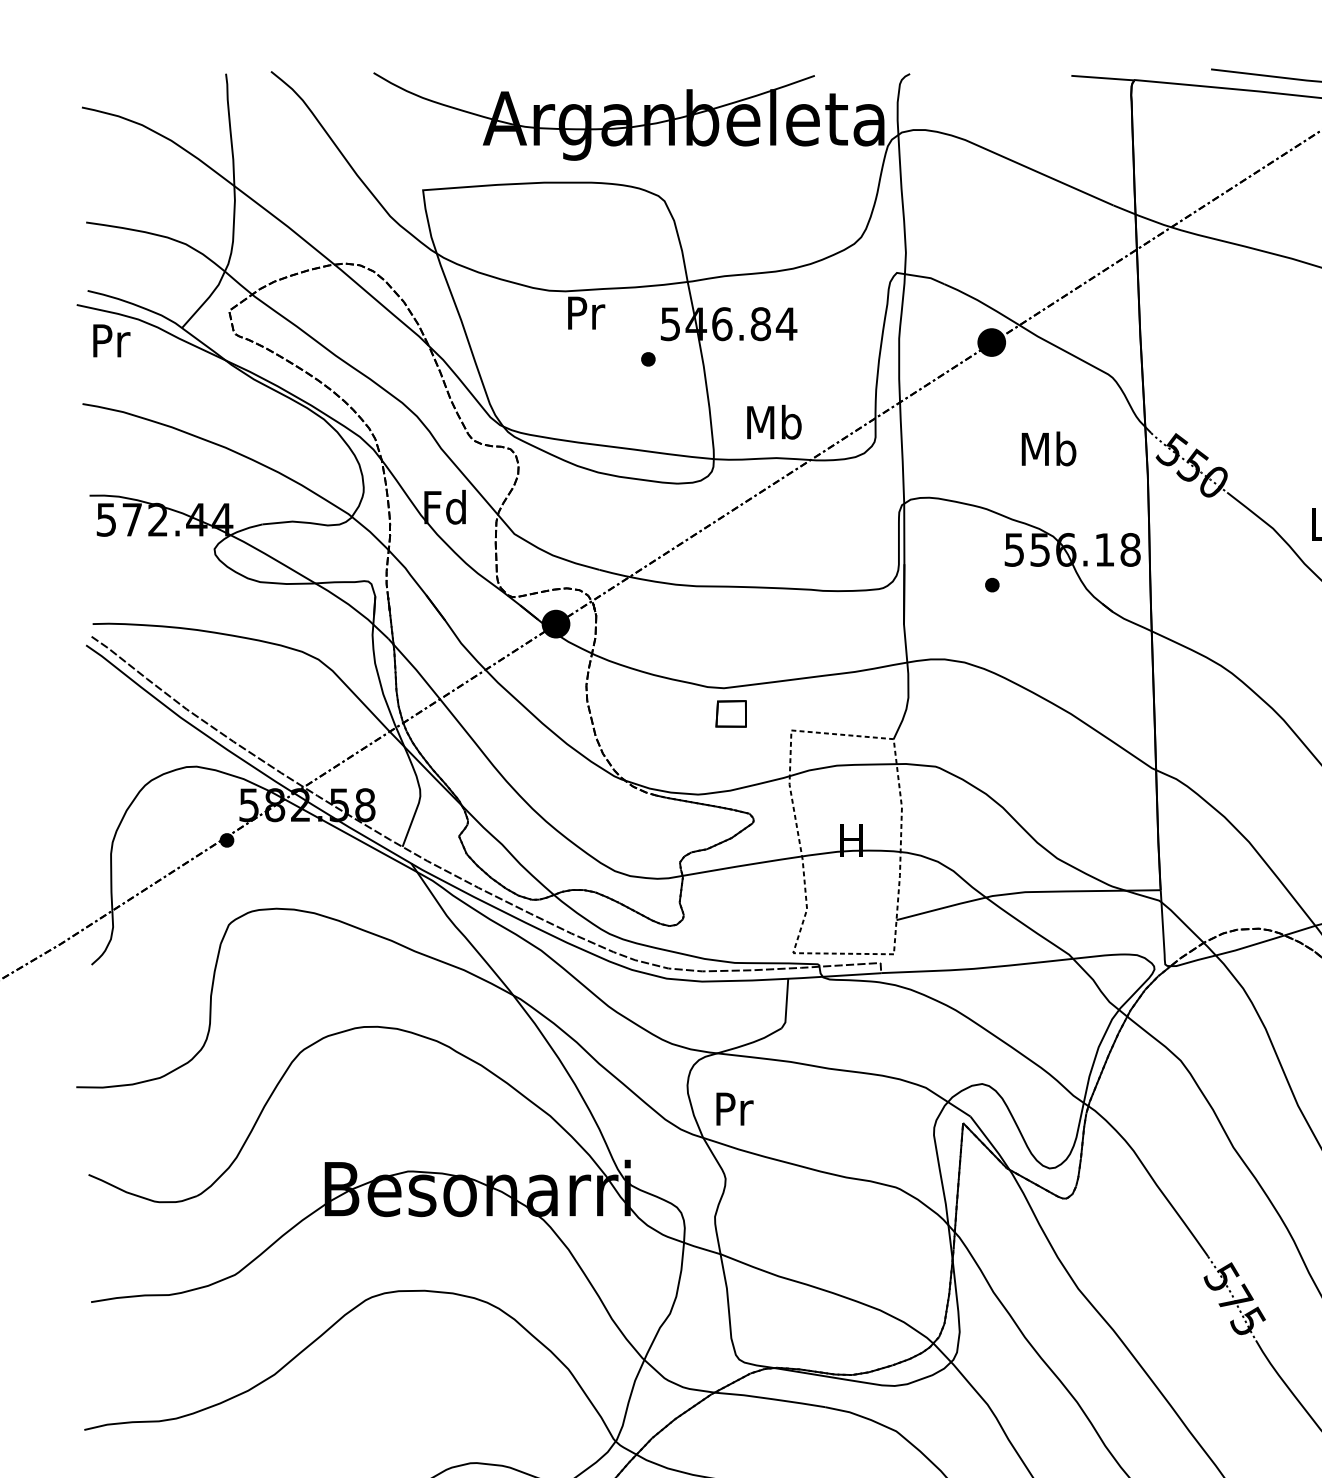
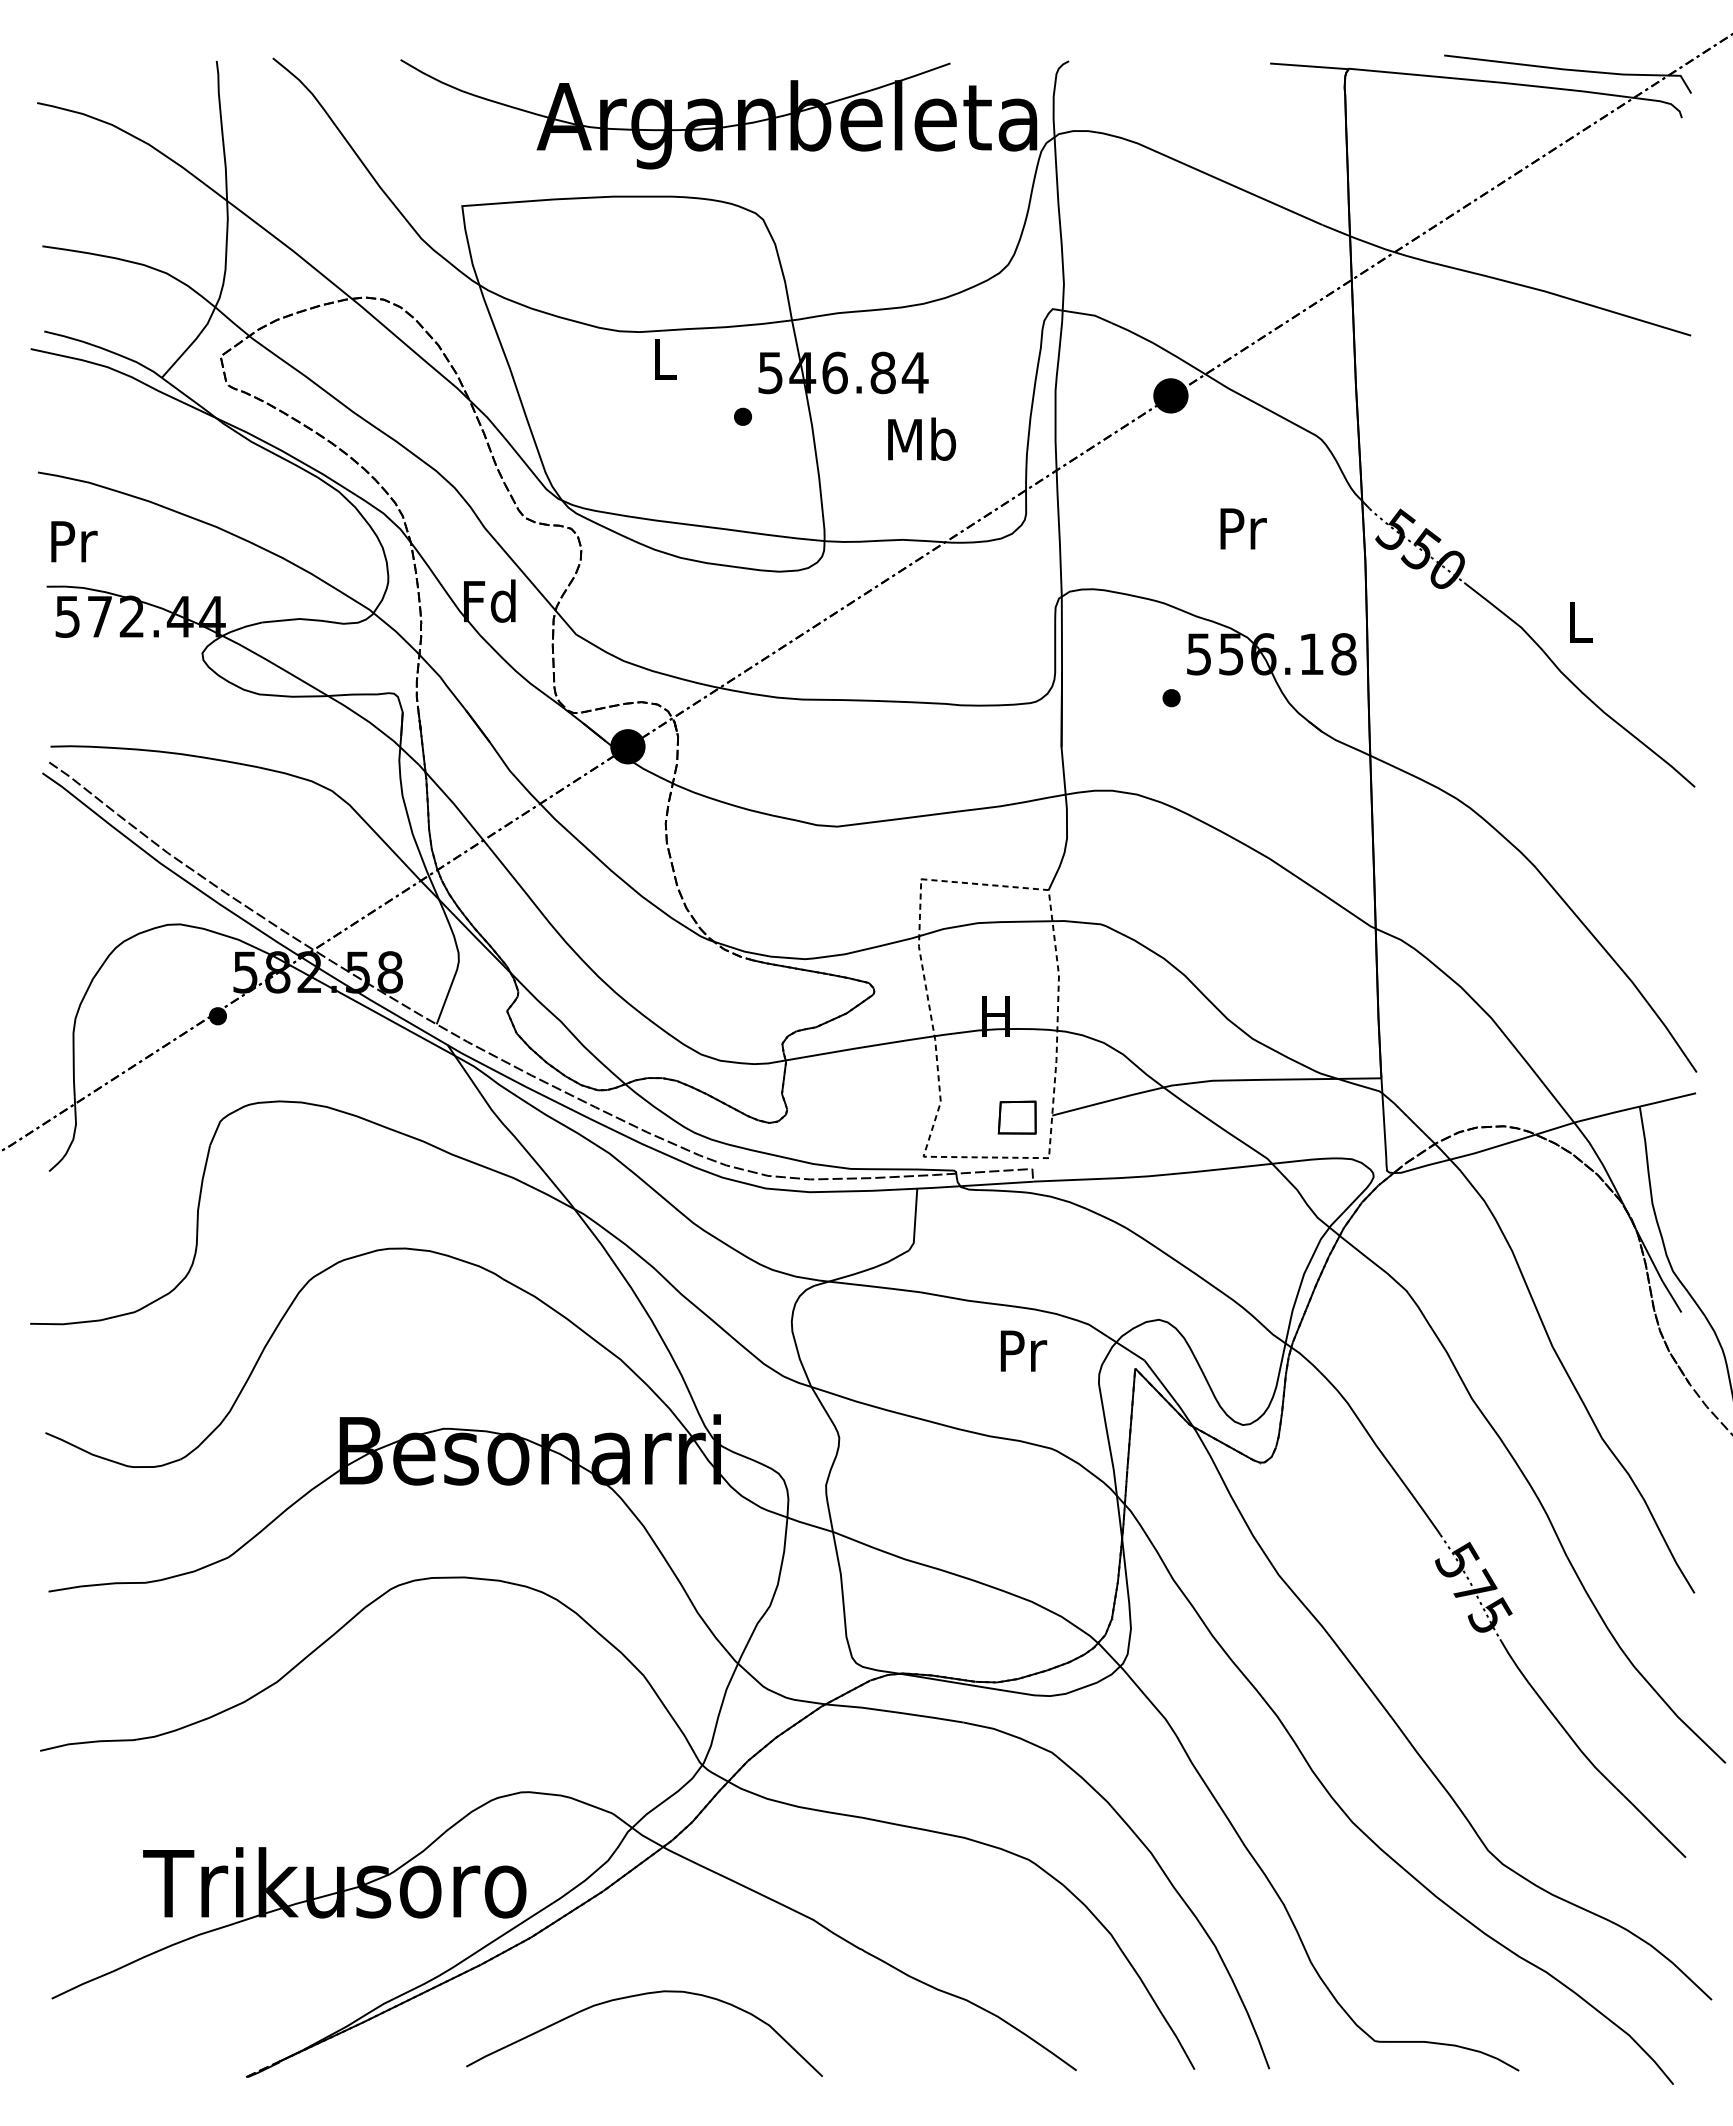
text: (586, 312) -> (666, 358), Pr -> L
text: (111, 340) -> (74, 541), moved
text: (773, 421) -> (921, 438), moved
text: (1049, 448) -> (1242, 528), Mb -> Pr
part: (730, 713) -> (1016, 1117), moved
text: (735, 1108) -> (1024, 1350), moved

